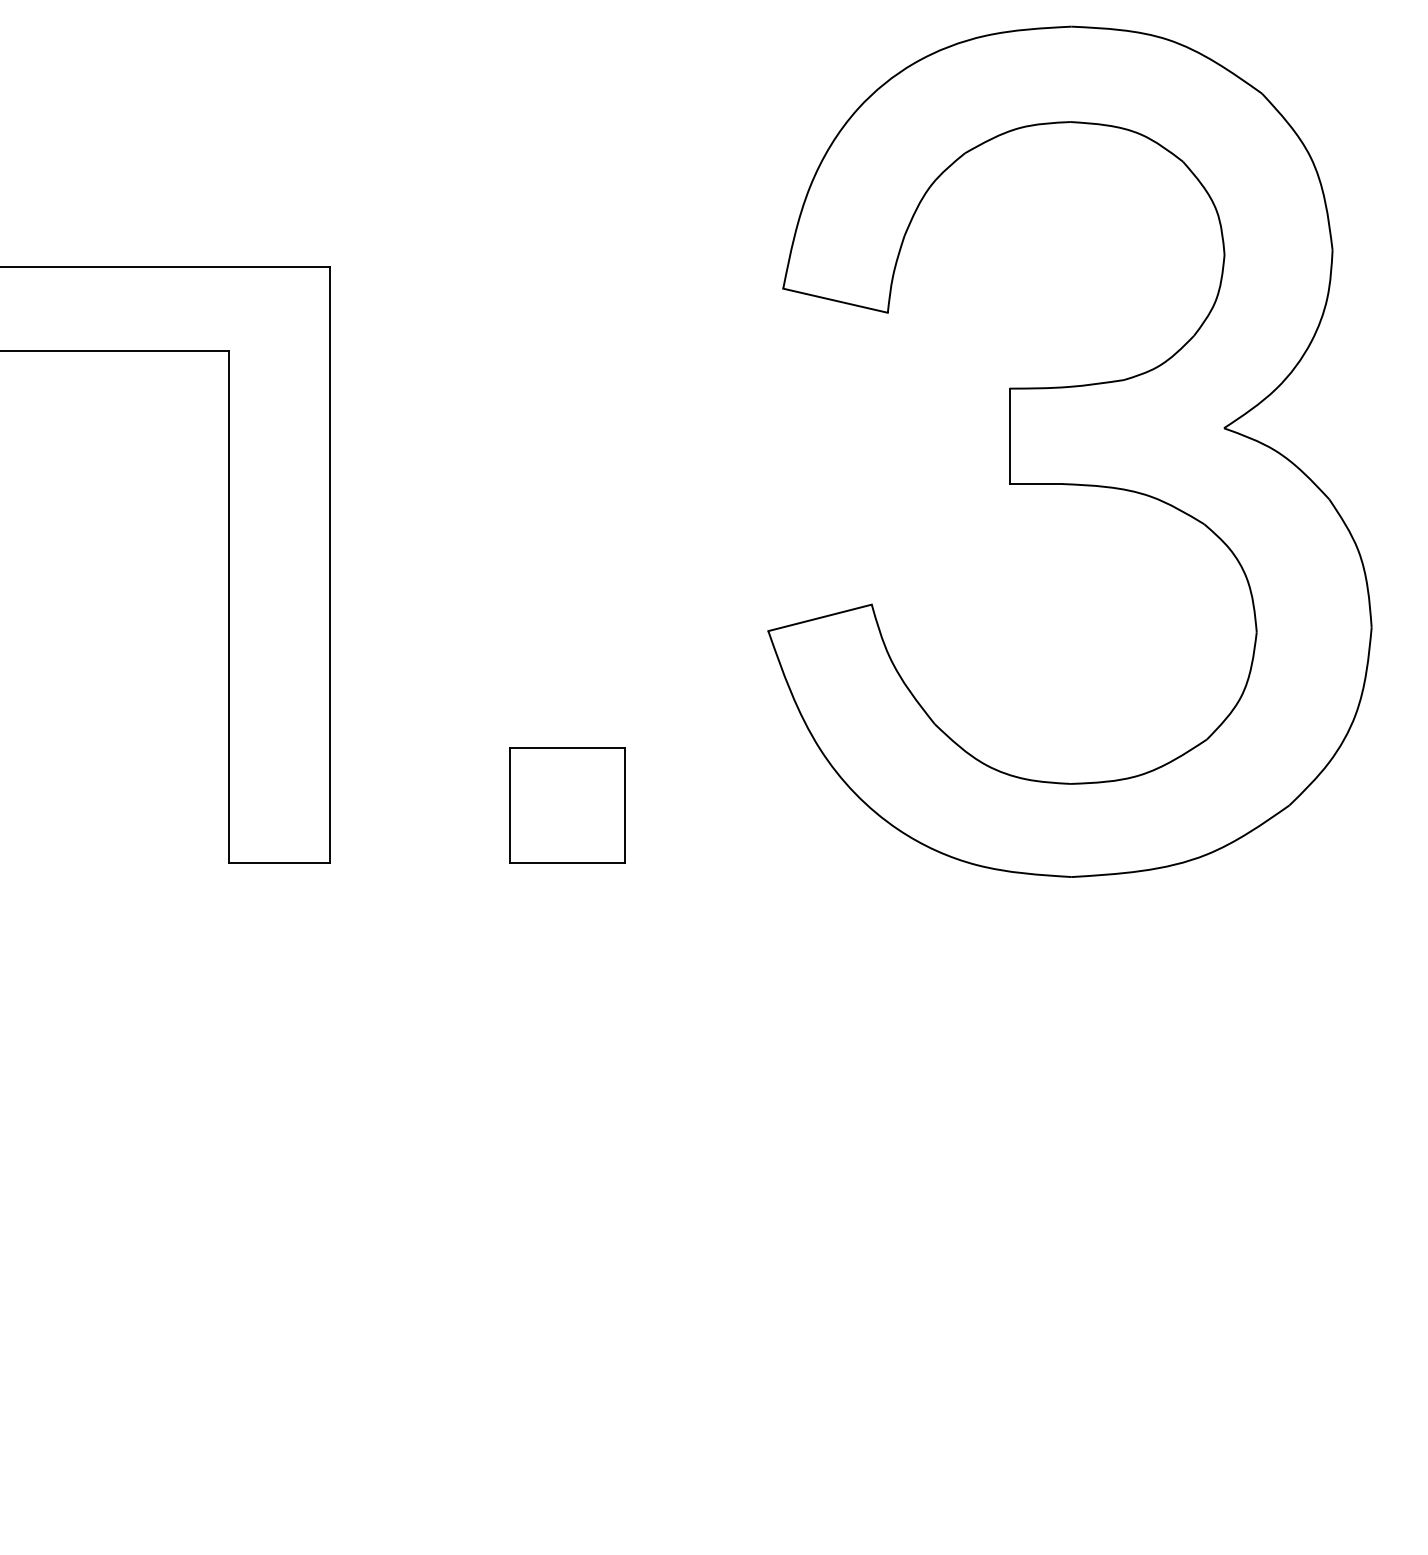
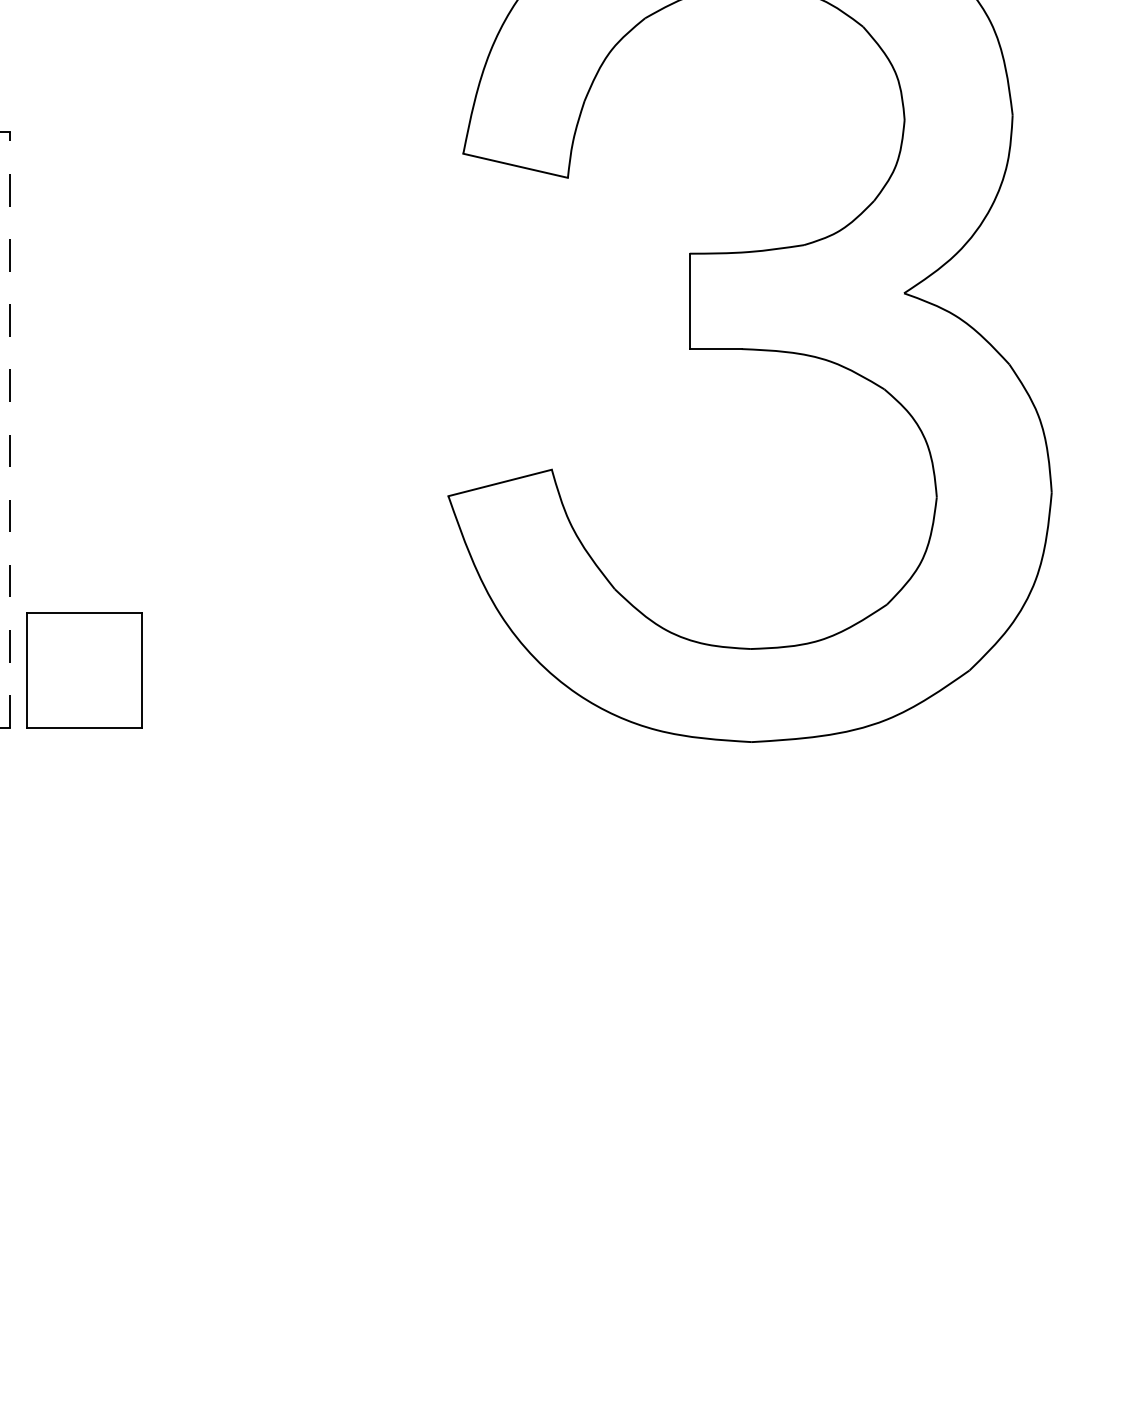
line: (330, 564) -> (10, 429), solid -> dashed
part: (567, 805) -> (84, 670), moved

